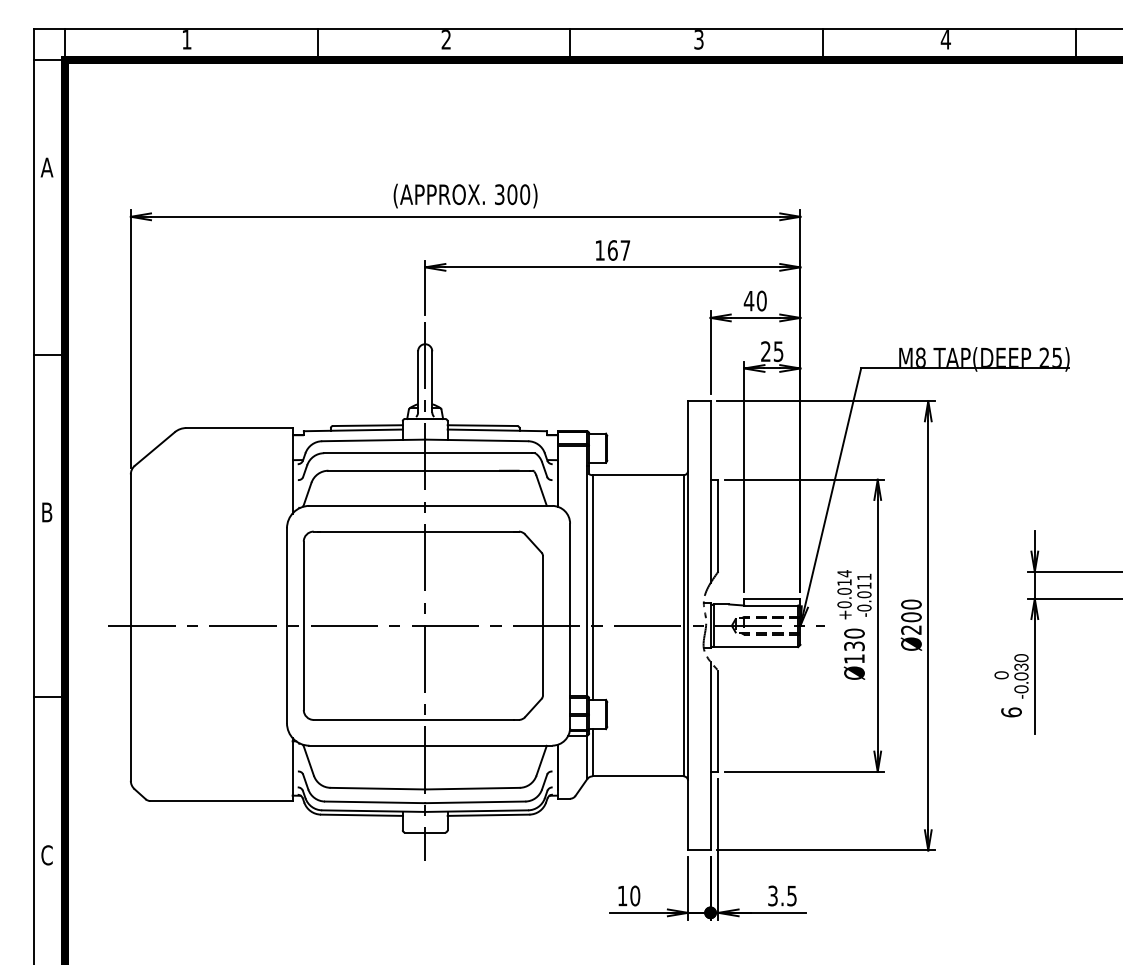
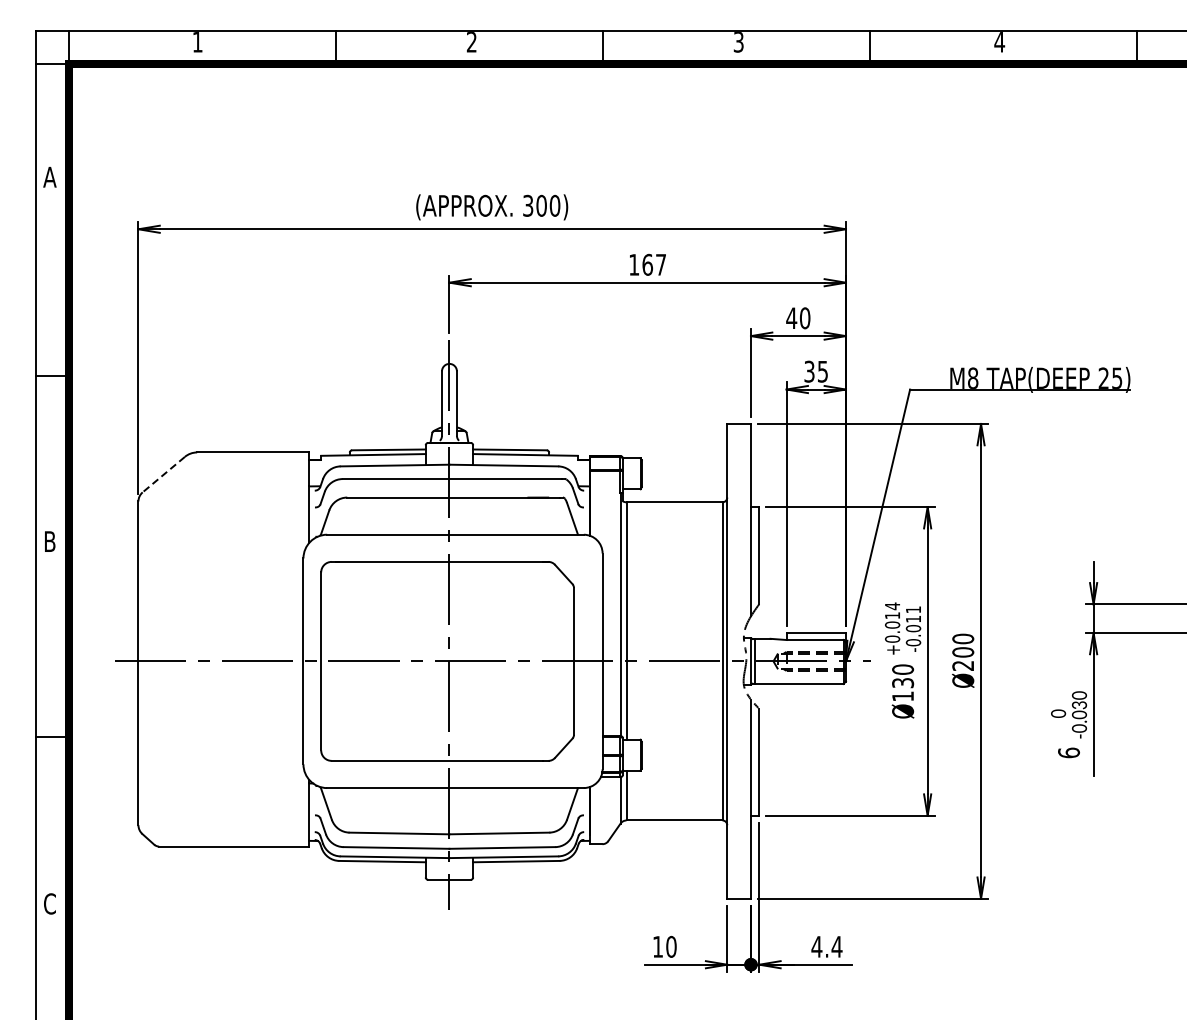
text: (765, 351) -> (809, 371), 25 -> 35
line: (154, 449) -> (163, 475), solid -> dashed
text: (782, 895) -> (827, 946), 3.5 -> 4.4

